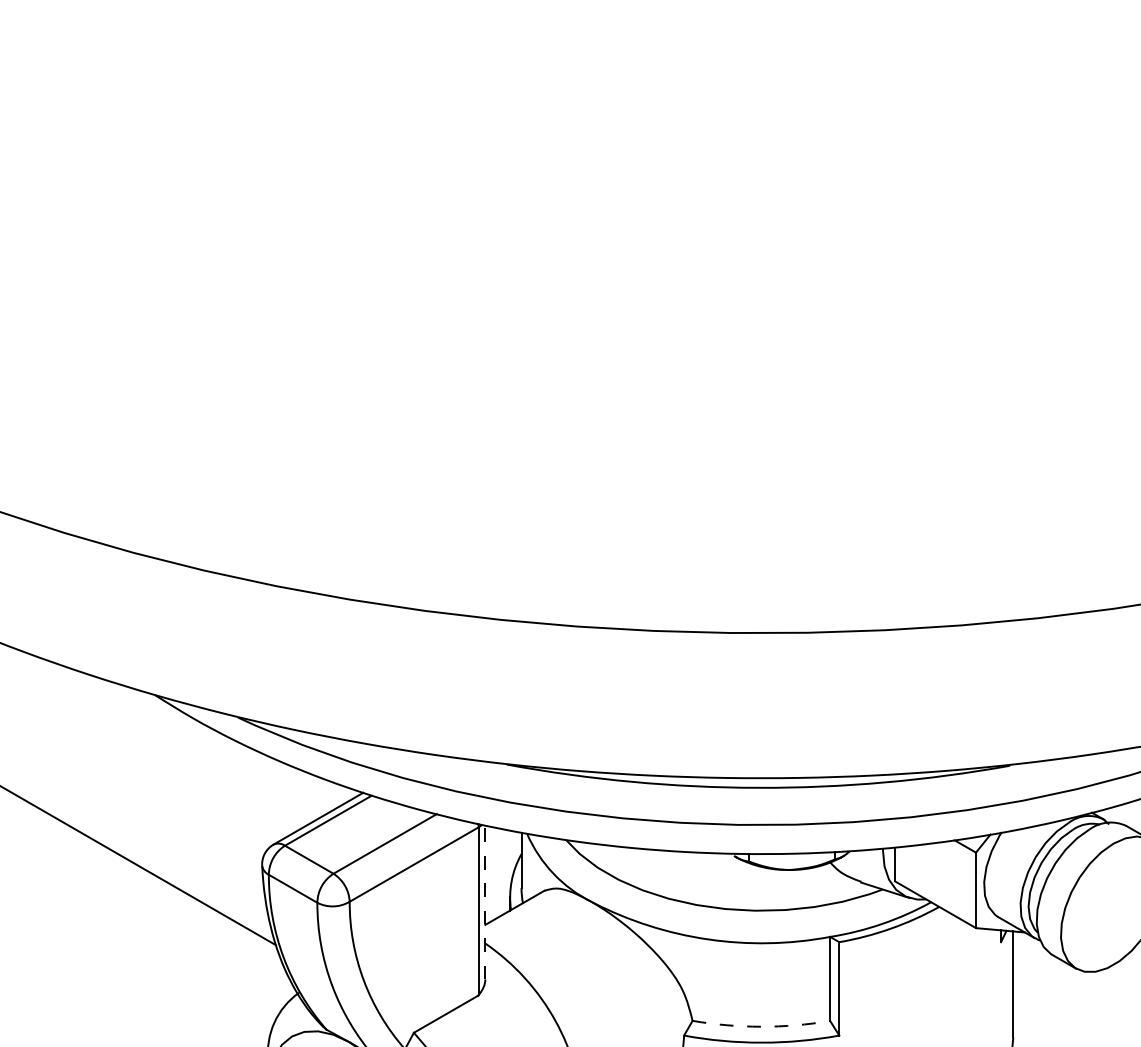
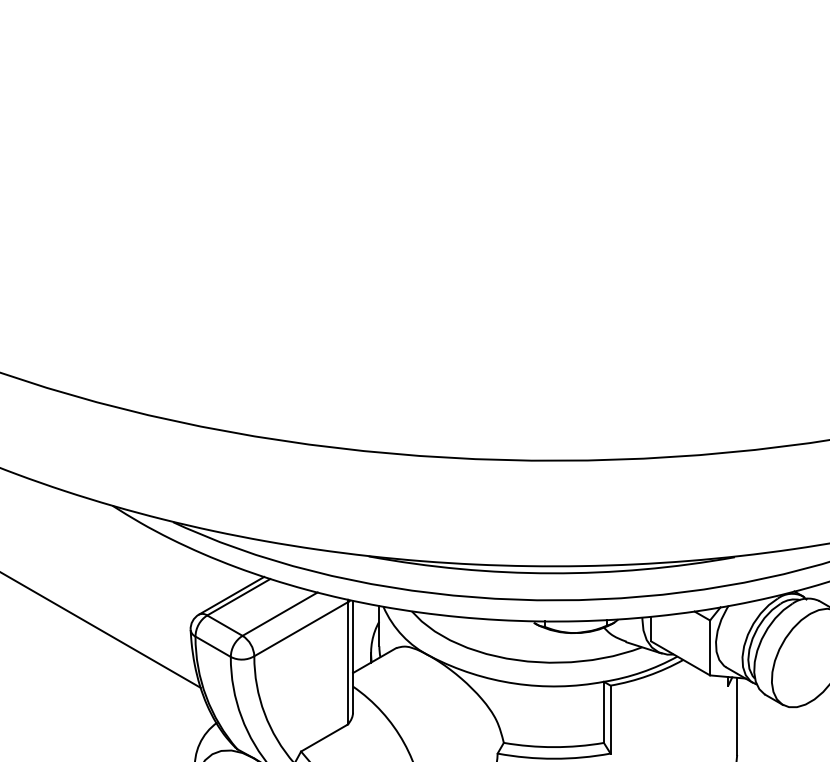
line: (485, 902) -> (353, 656), dashed -> solid
arc: (761, 1026) -> (553, 746), dashed -> solid

